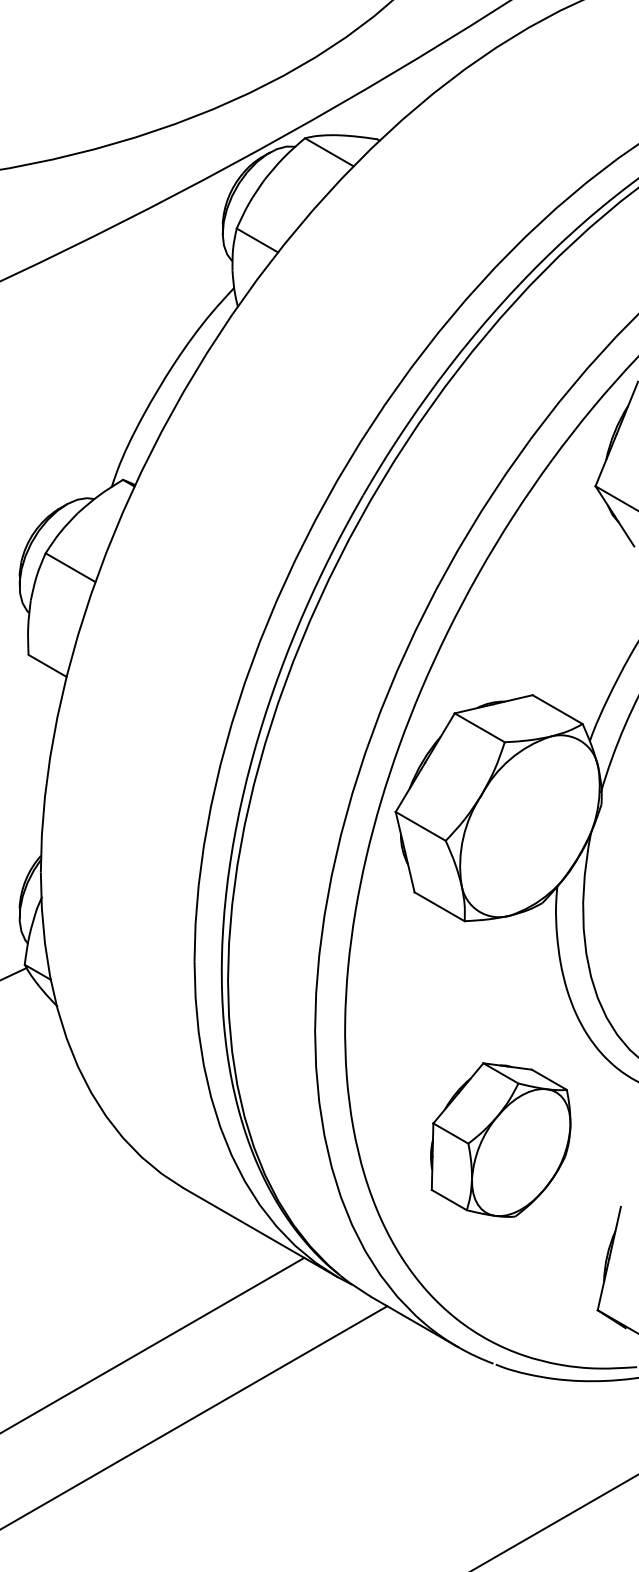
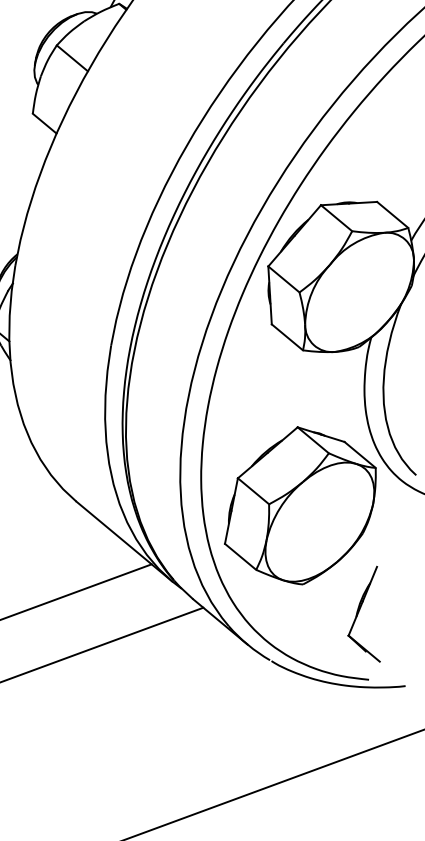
part: (500, 1139) -> (301, 505), size x1.43

